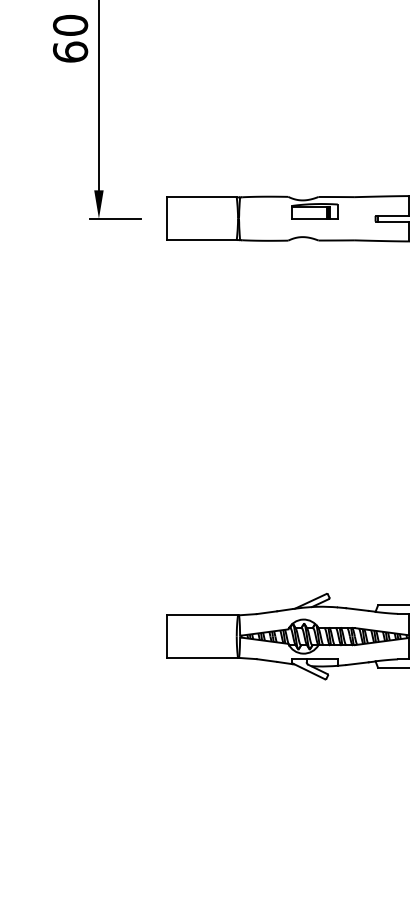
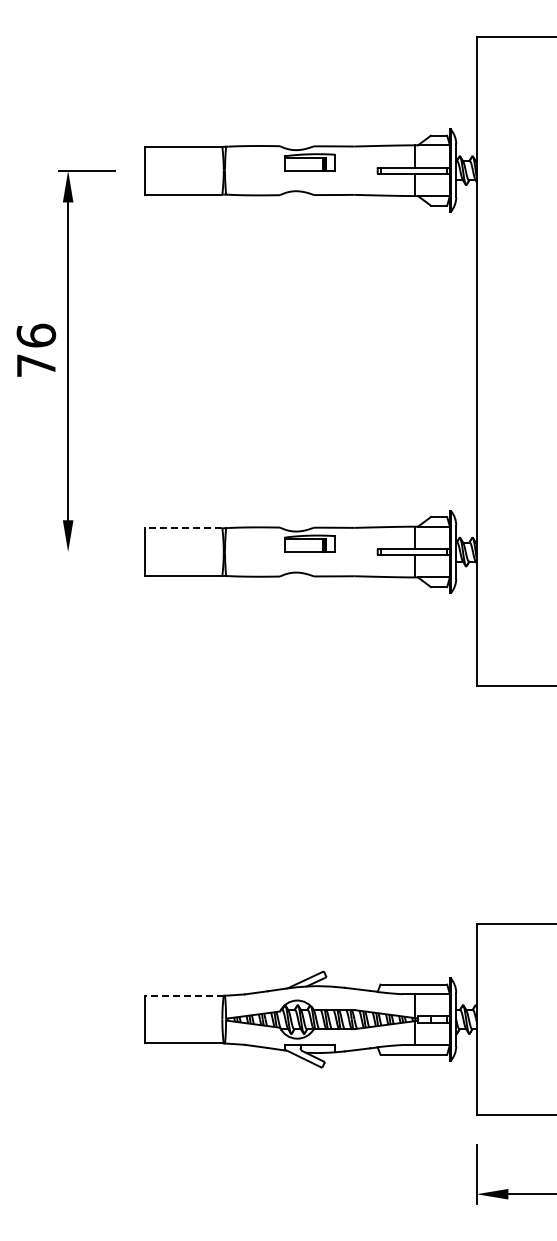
text: (70, 38) -> (36, 350), 60 -> 76
line: (202, 197) -> (183, 528), solid -> dashed
line: (115, 219) -> (86, 552), removed
line: (202, 615) -> (183, 995), solid -> dashed

